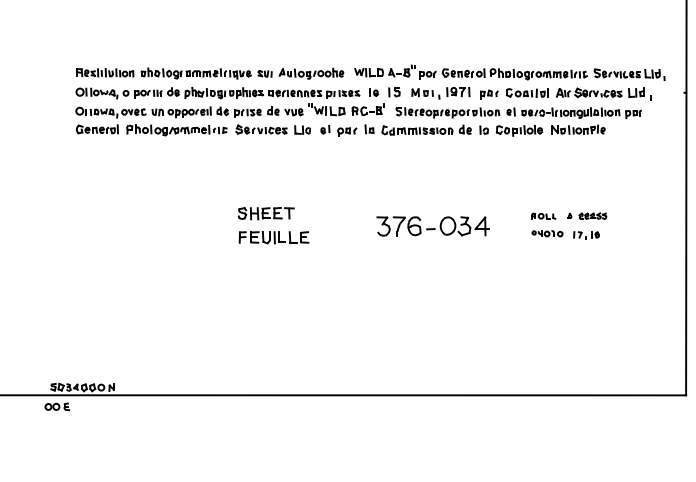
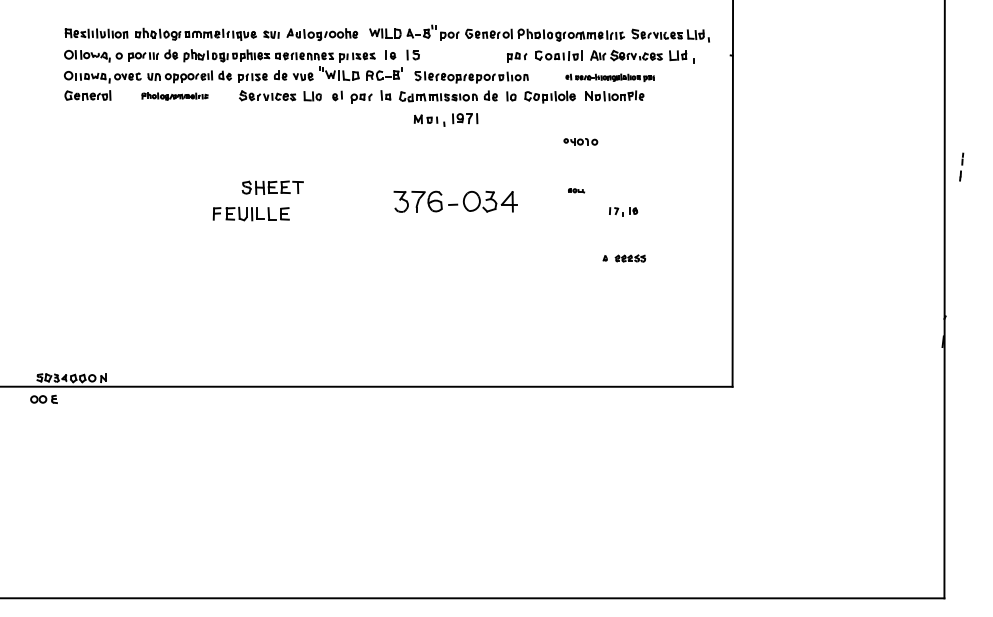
part: (440, 92) -> (445, 119), moved
part: (574, 112) -> (610, 77), size x0.6
part: (176, 130) -> (174, 96), size x0.6
part: (543, 216) -> (576, 190), size x0.6
part: (586, 216) -> (623, 258), moved
part: (547, 233) -> (580, 141), moved
part: (273, 237) -> (250, 213), moved

